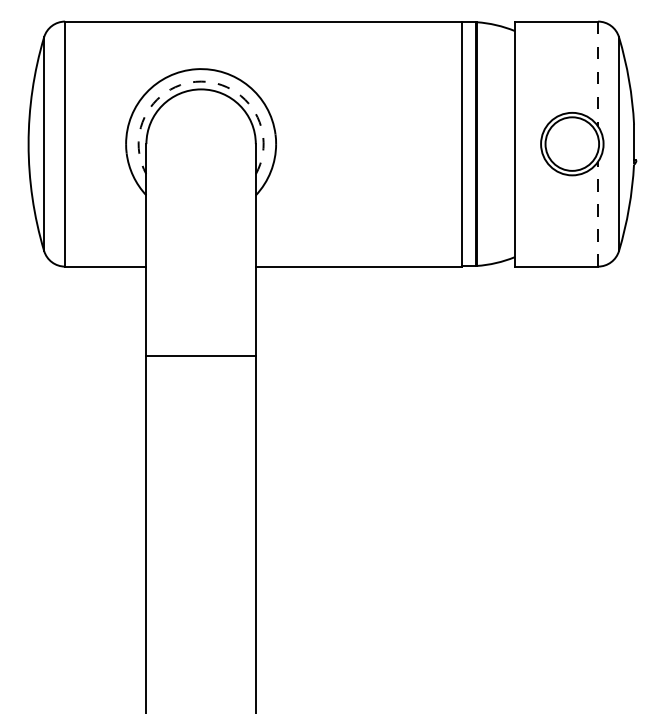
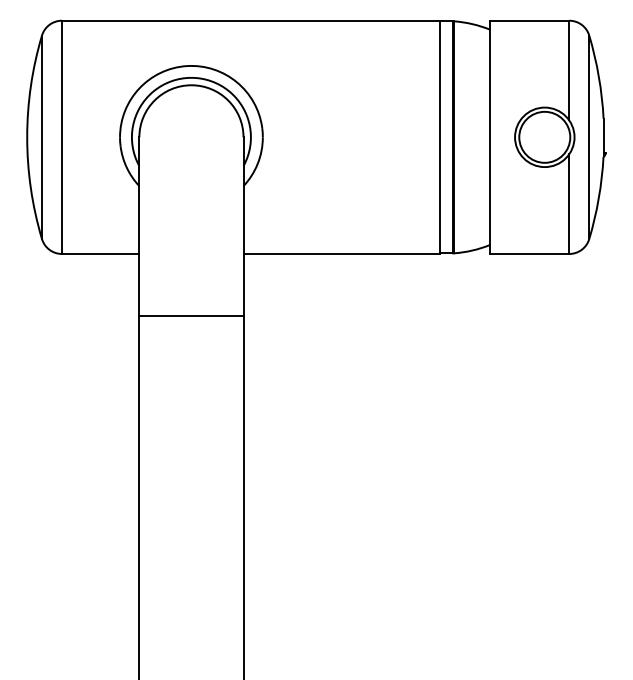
line: (598, 73) -> (569, 70), dashed -> solid
arc: (201, 81) -> (191, 77), dashed -> solid
line: (598, 214) -> (569, 204), dashed -> solid
line: (201, 355) -> (191, 315), moved

